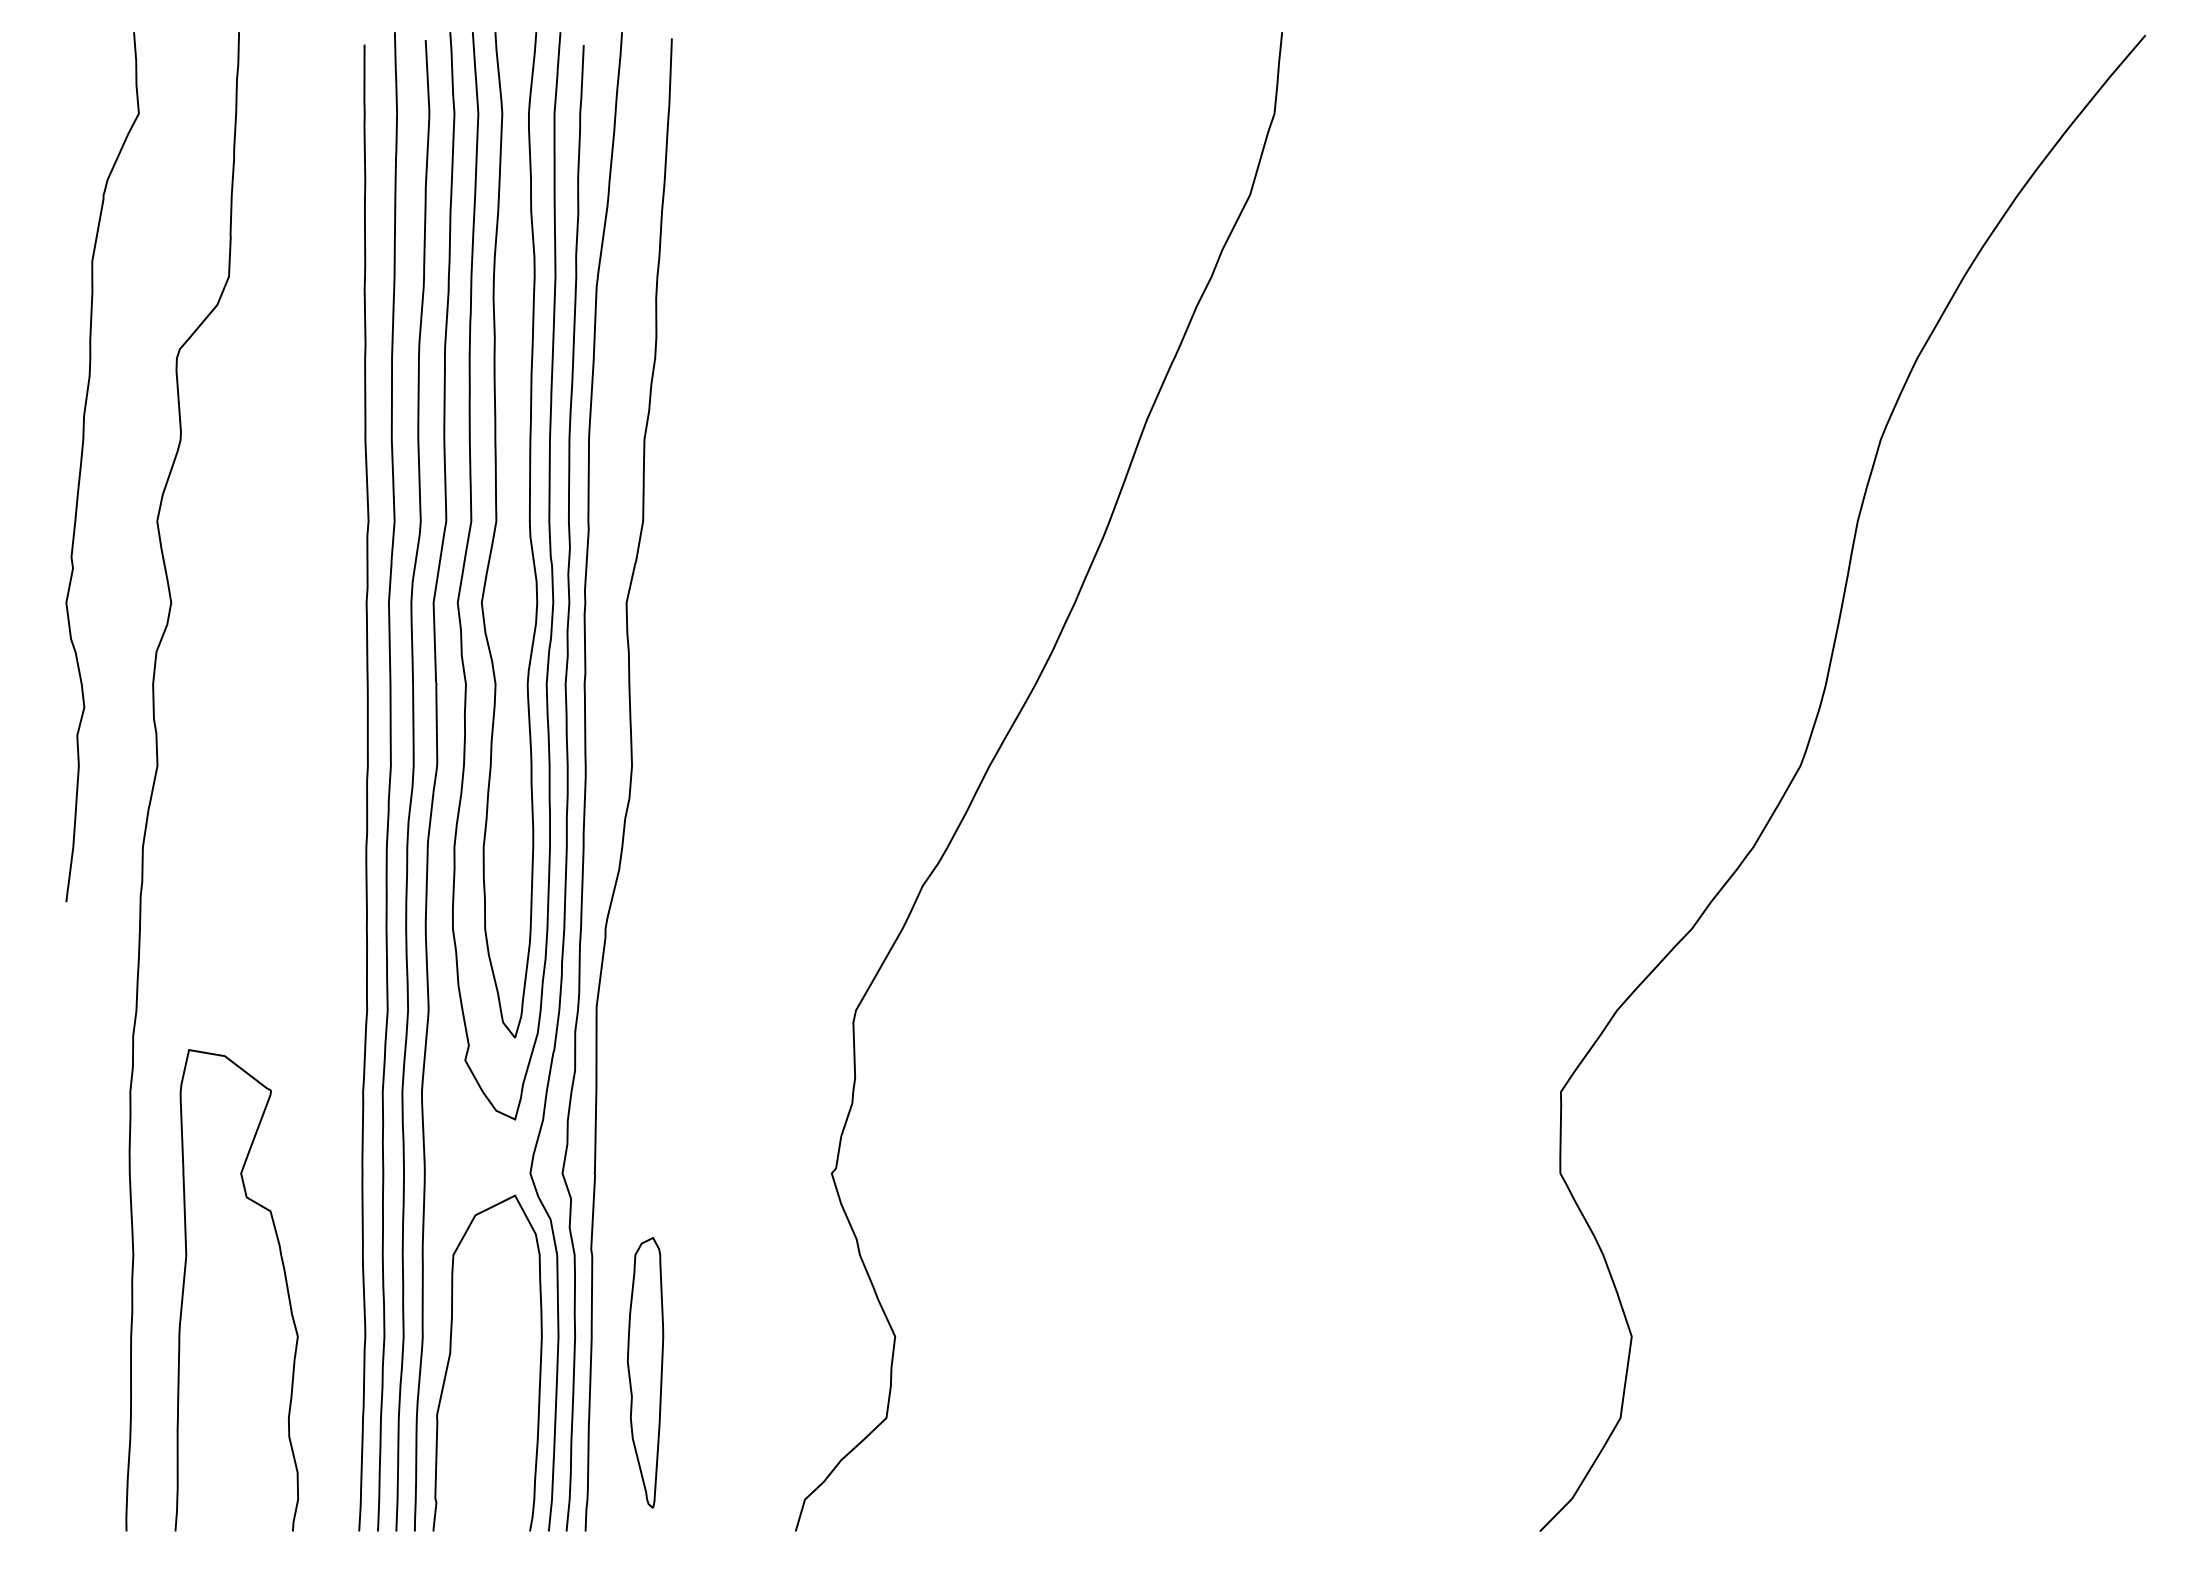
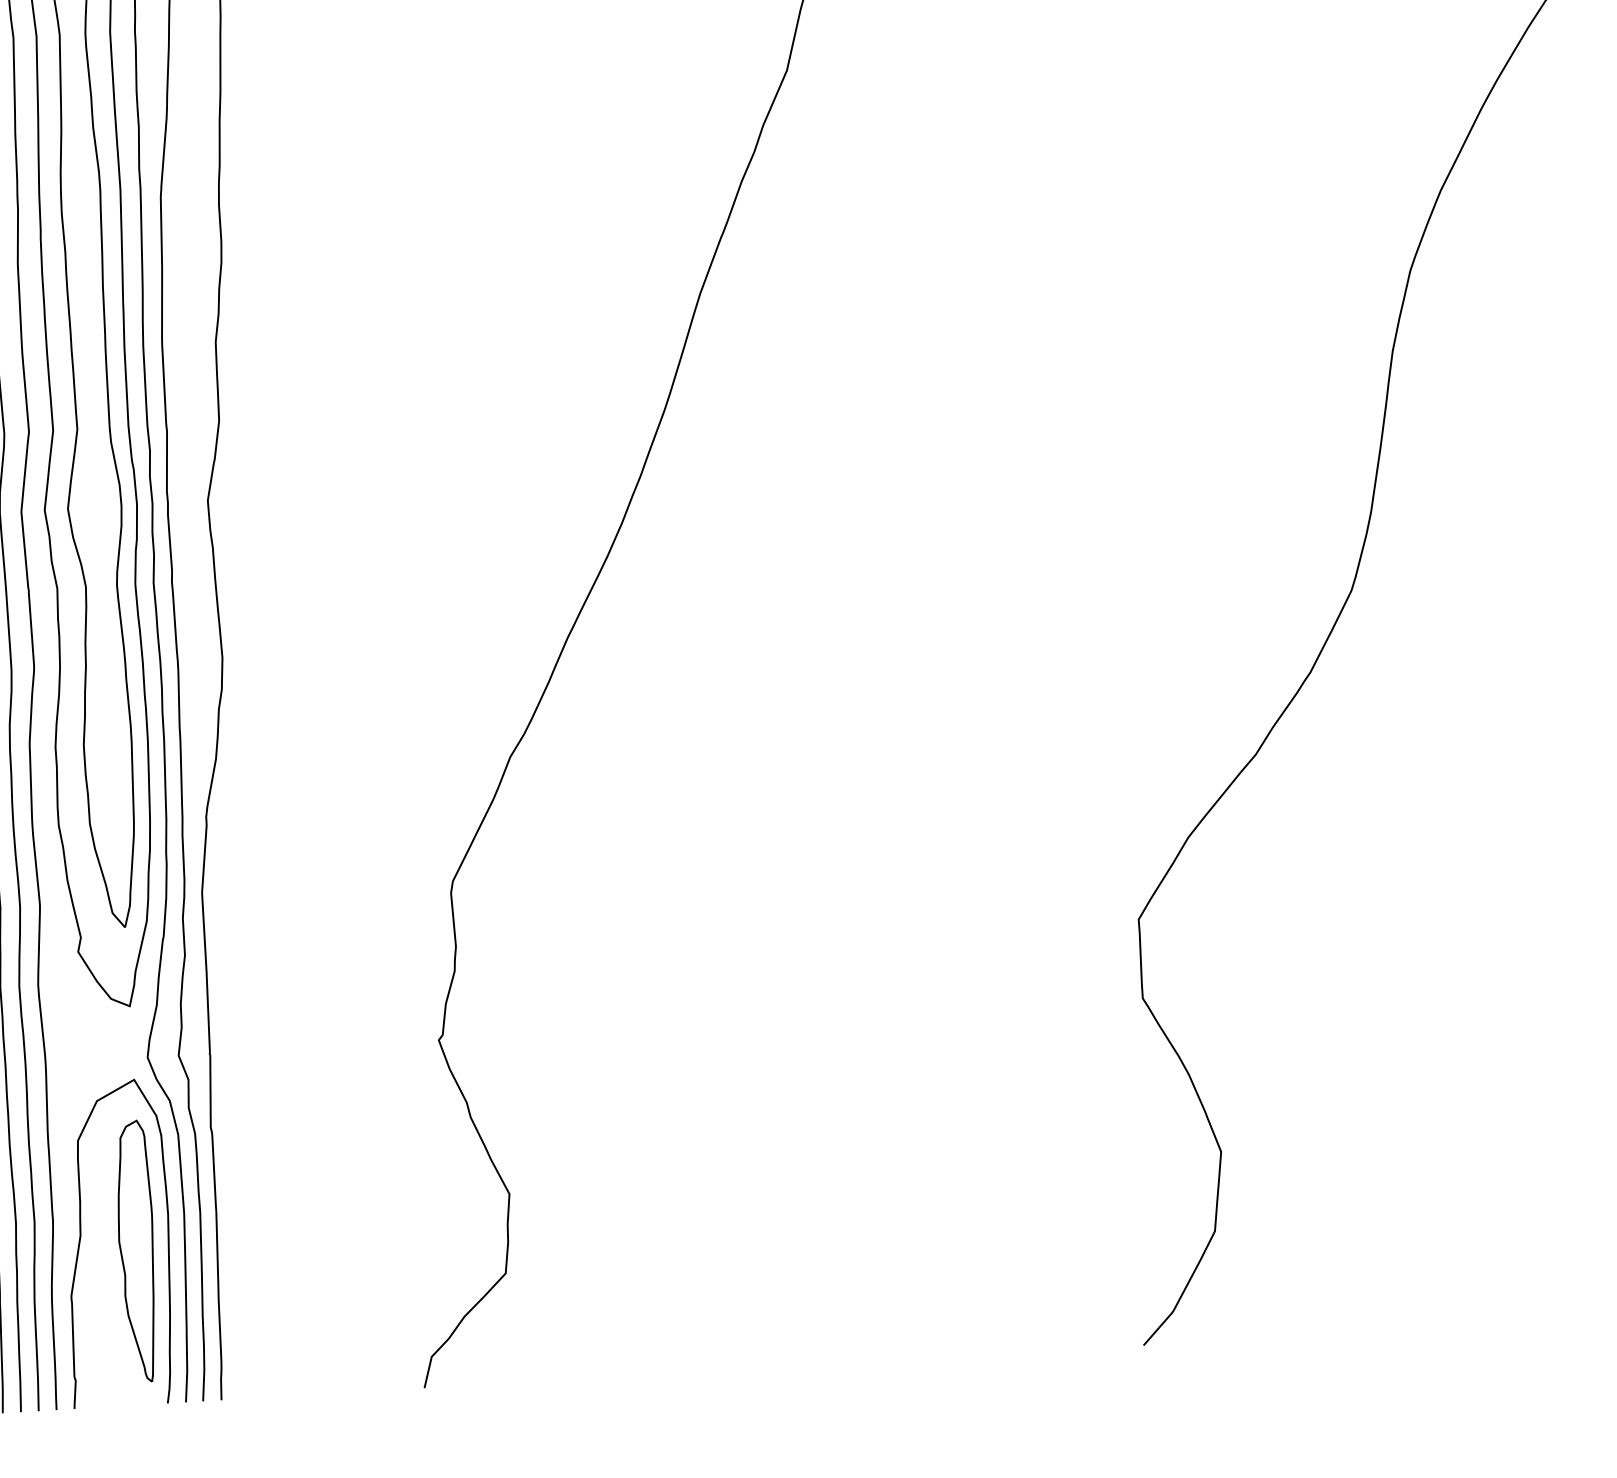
part: (645, 1372) -> (136, 1251), moved

